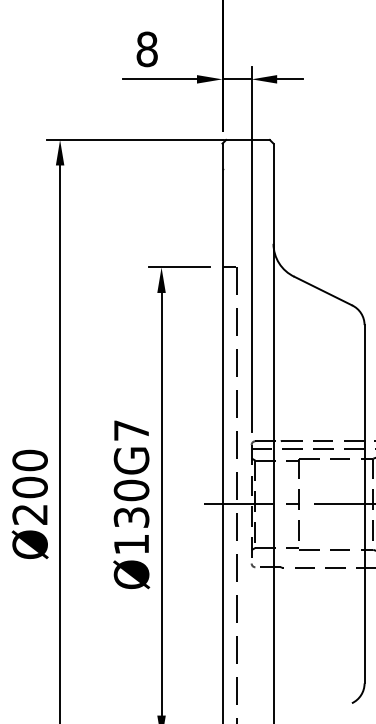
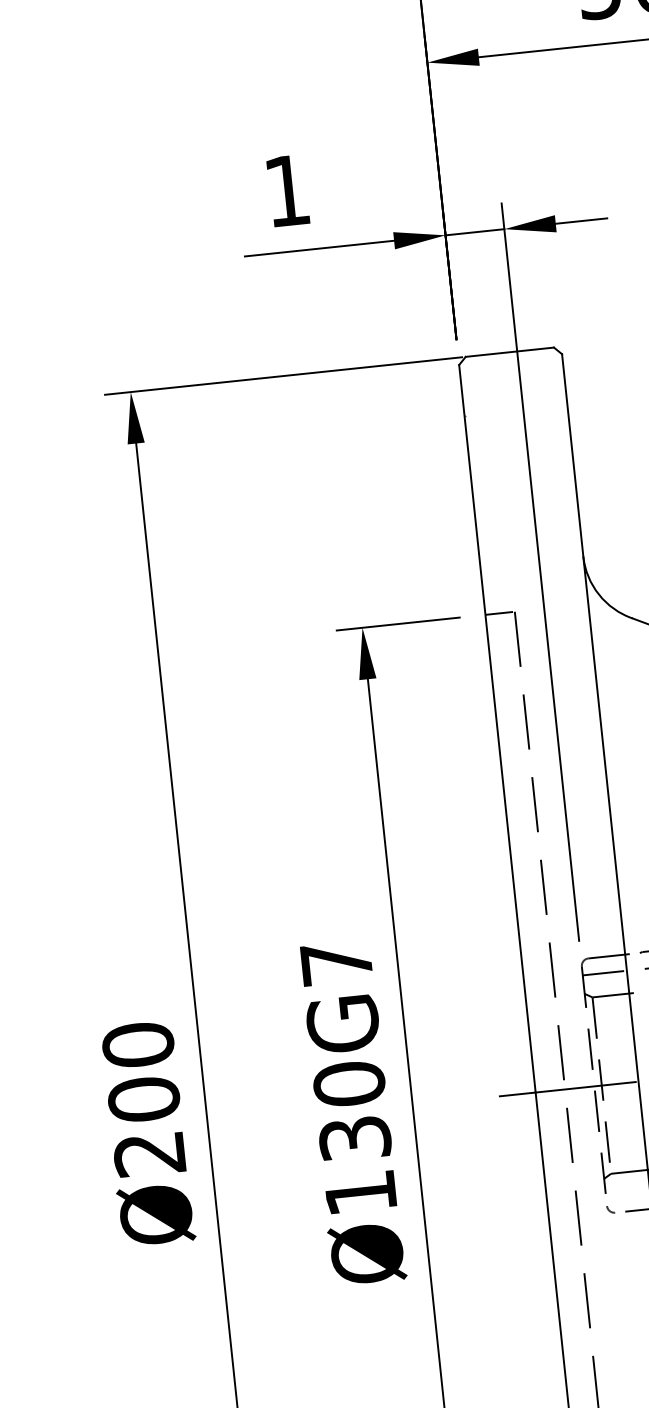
text: (146, 49) -> (285, 191), 8 -> 1

